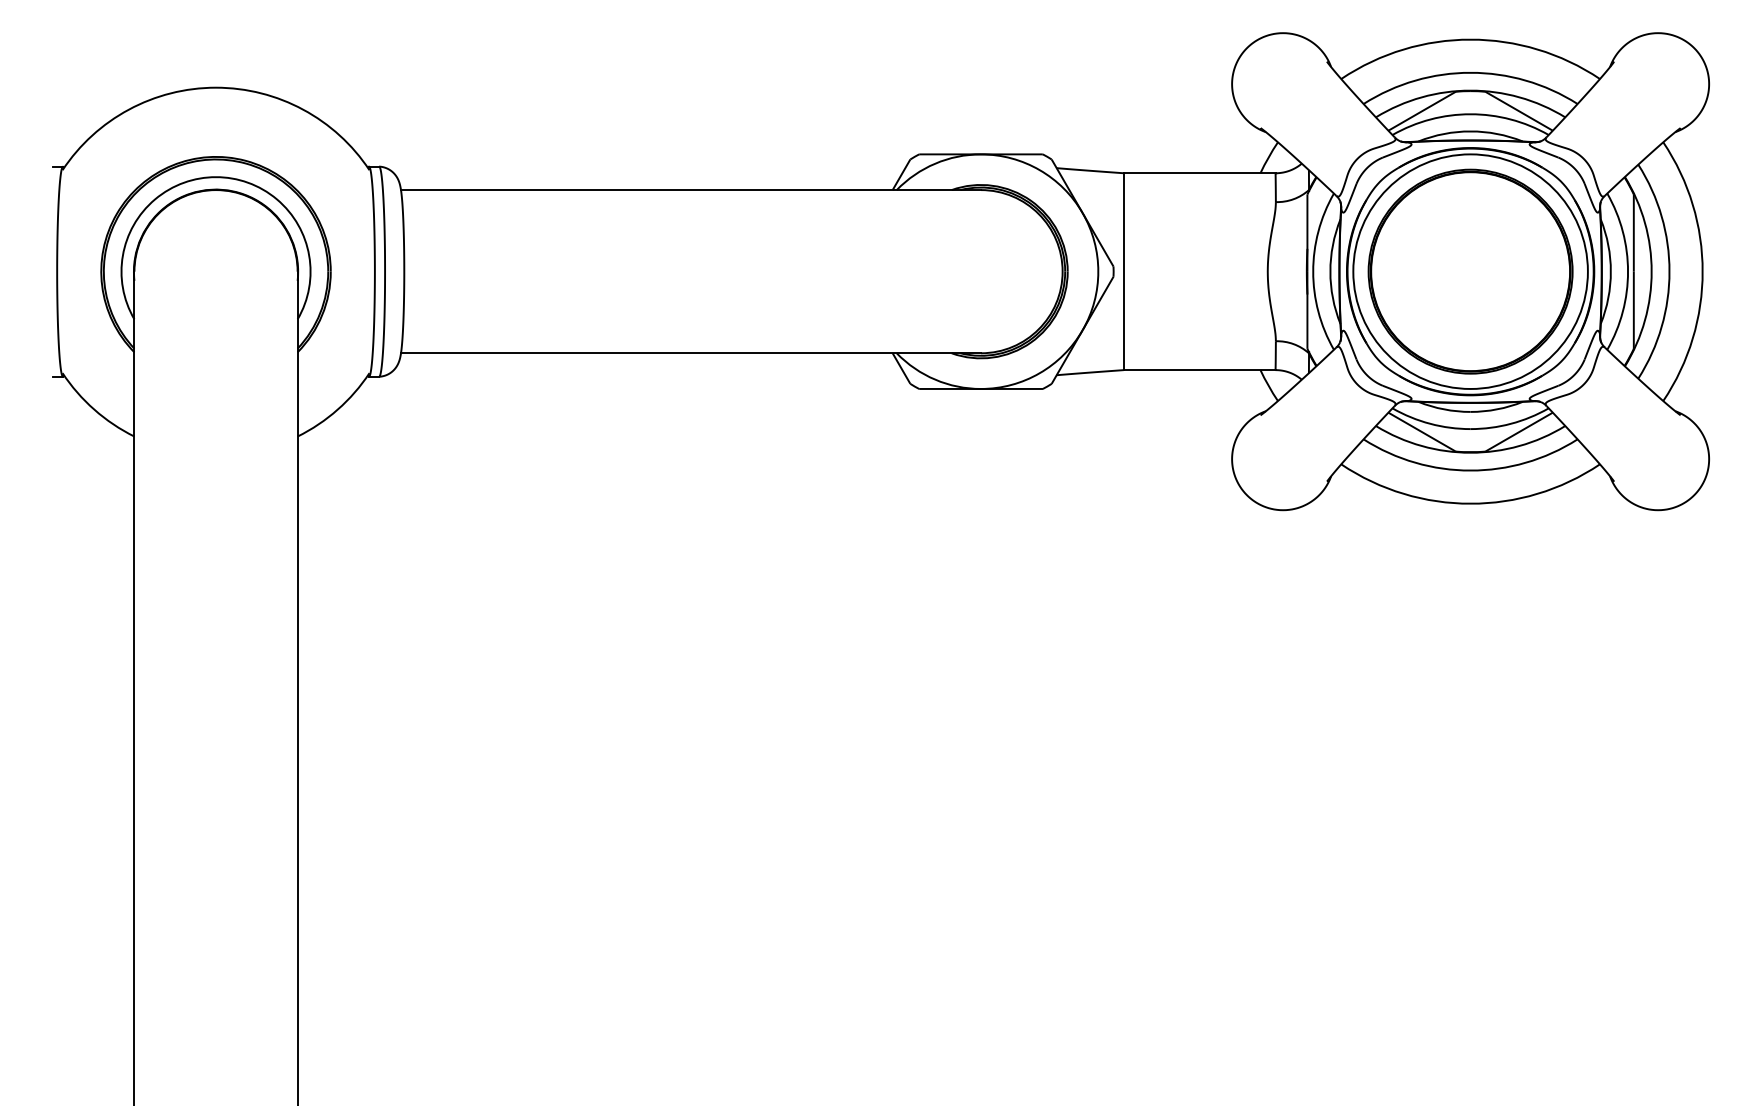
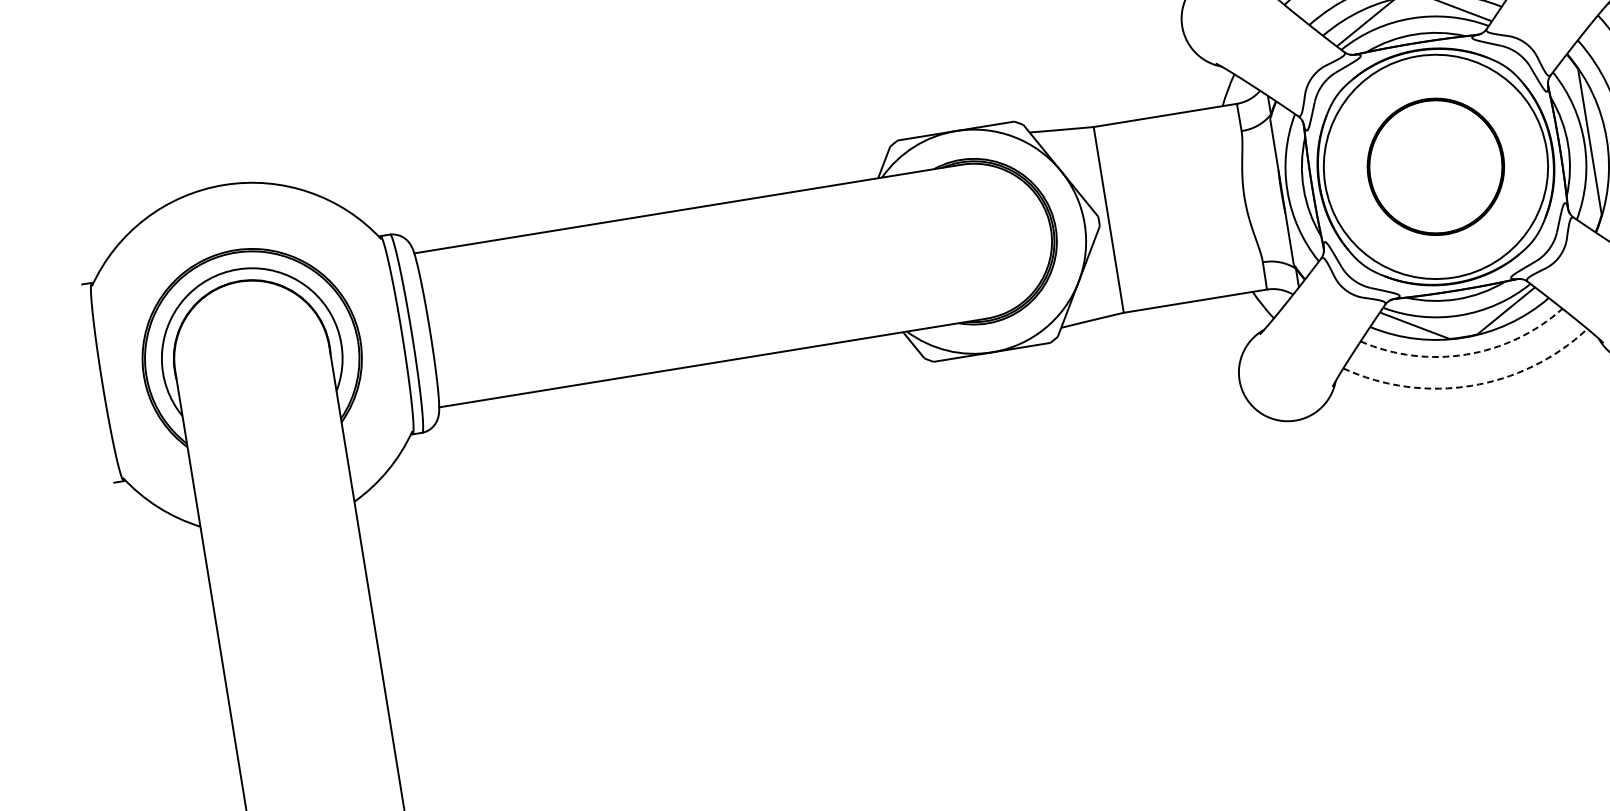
part: (1470, 271) -> (1435, 166), size x0.7
arc: (1470, 470) -> (1466, 354), solid -> dashed
arc: (1470, 503) -> (1471, 385), solid -> dashed

